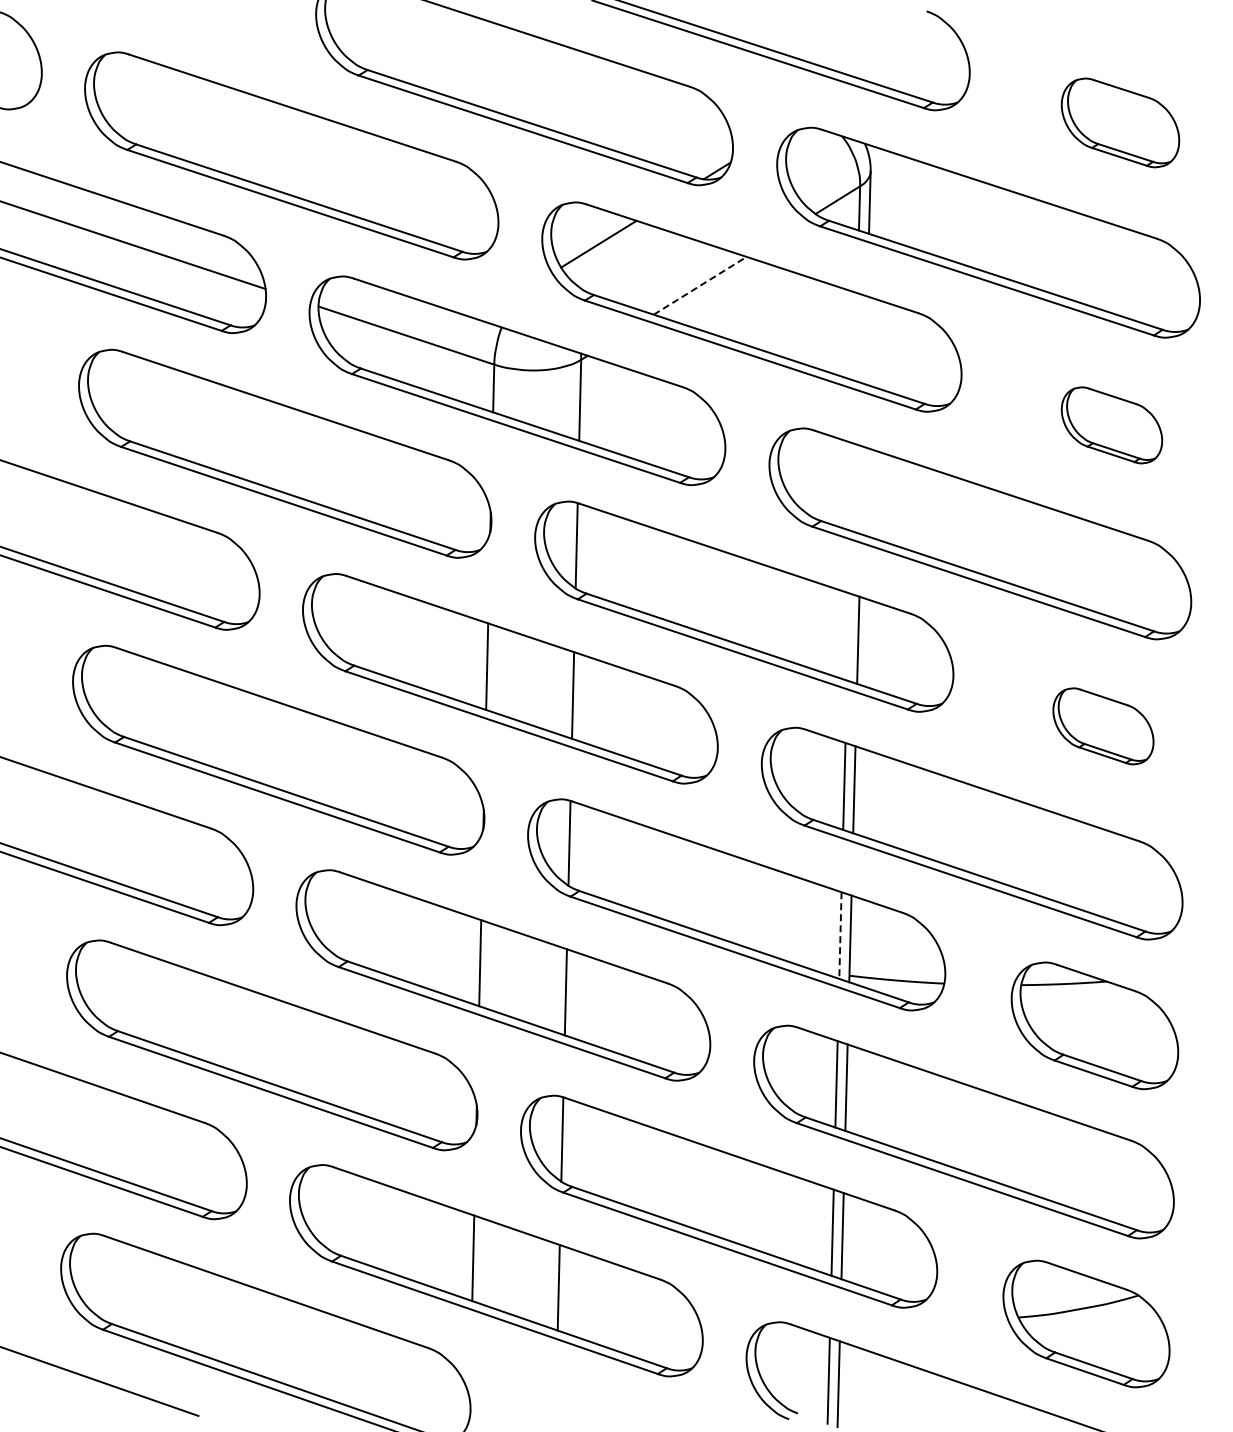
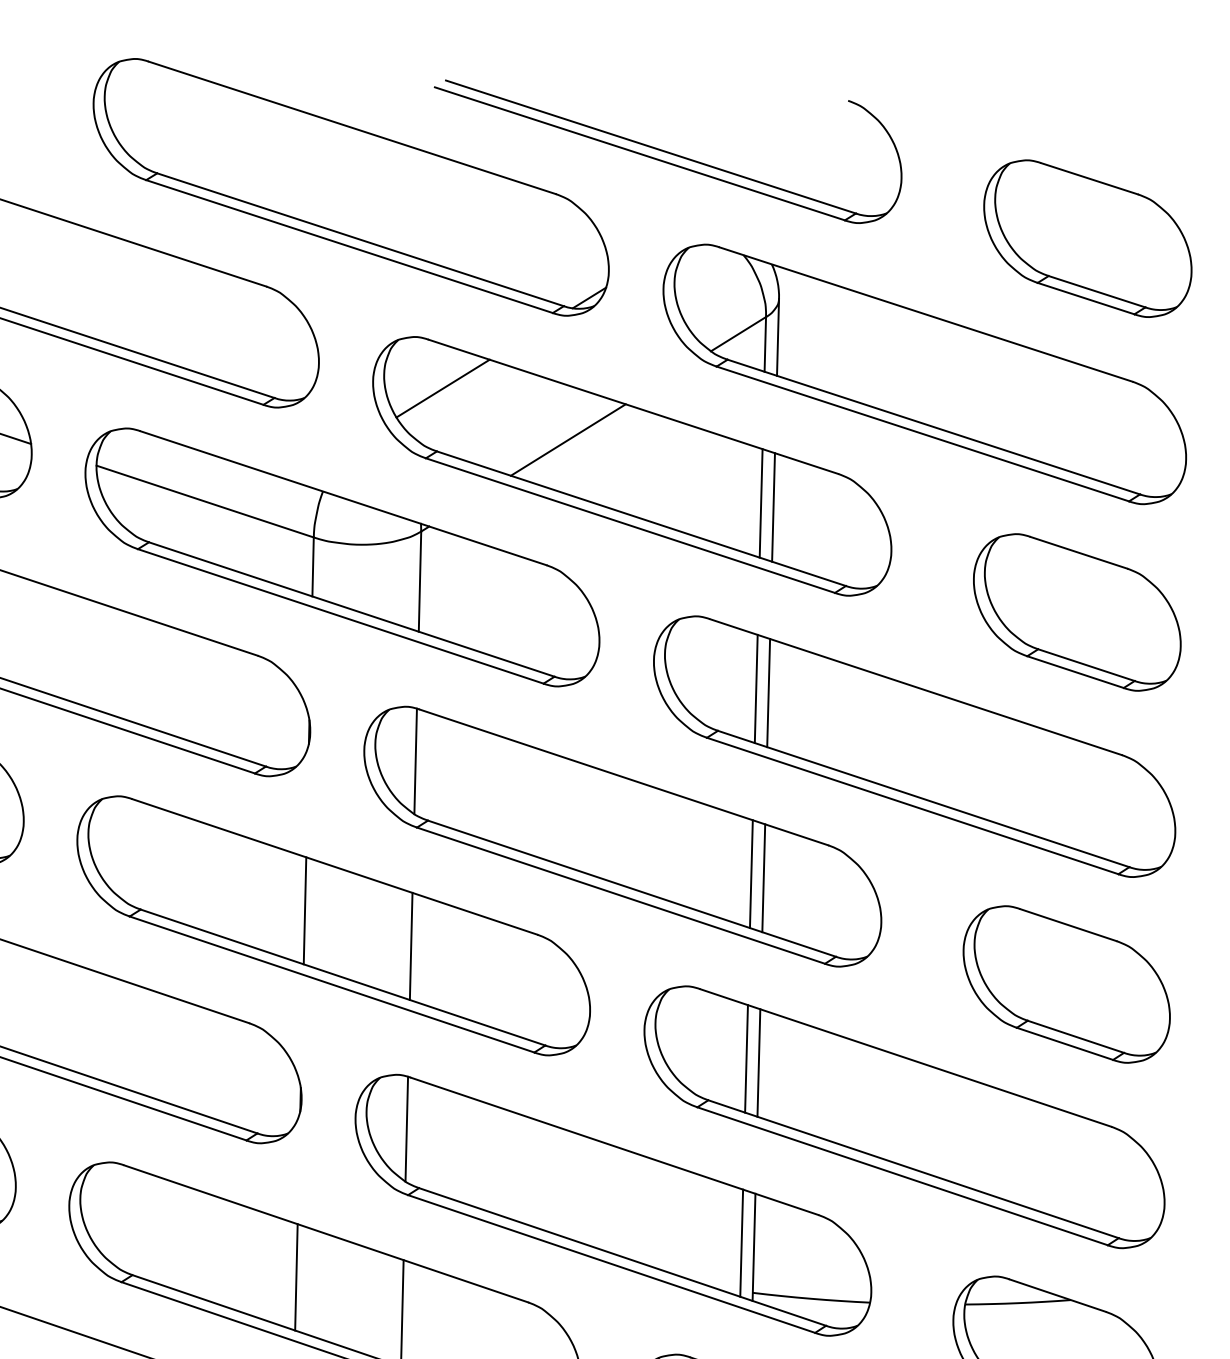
part: (1120, 122) -> (1087, 238), size x1.43
line: (700, 285) -> (568, 439), dashed -> solid
line: (856, 336) -> (761, 502), added
line: (866, 340) -> (773, 507), added
part: (1111, 425) -> (1076, 612), size x1.67
line: (852, 486) -> (756, 688), added
line: (862, 490) -> (768, 693), added
line: (848, 636) -> (751, 873), added
part: (1103, 726) -> (1066, 984), size x1.67
line: (840, 936) -> (741, 1244), dashed -> solid

